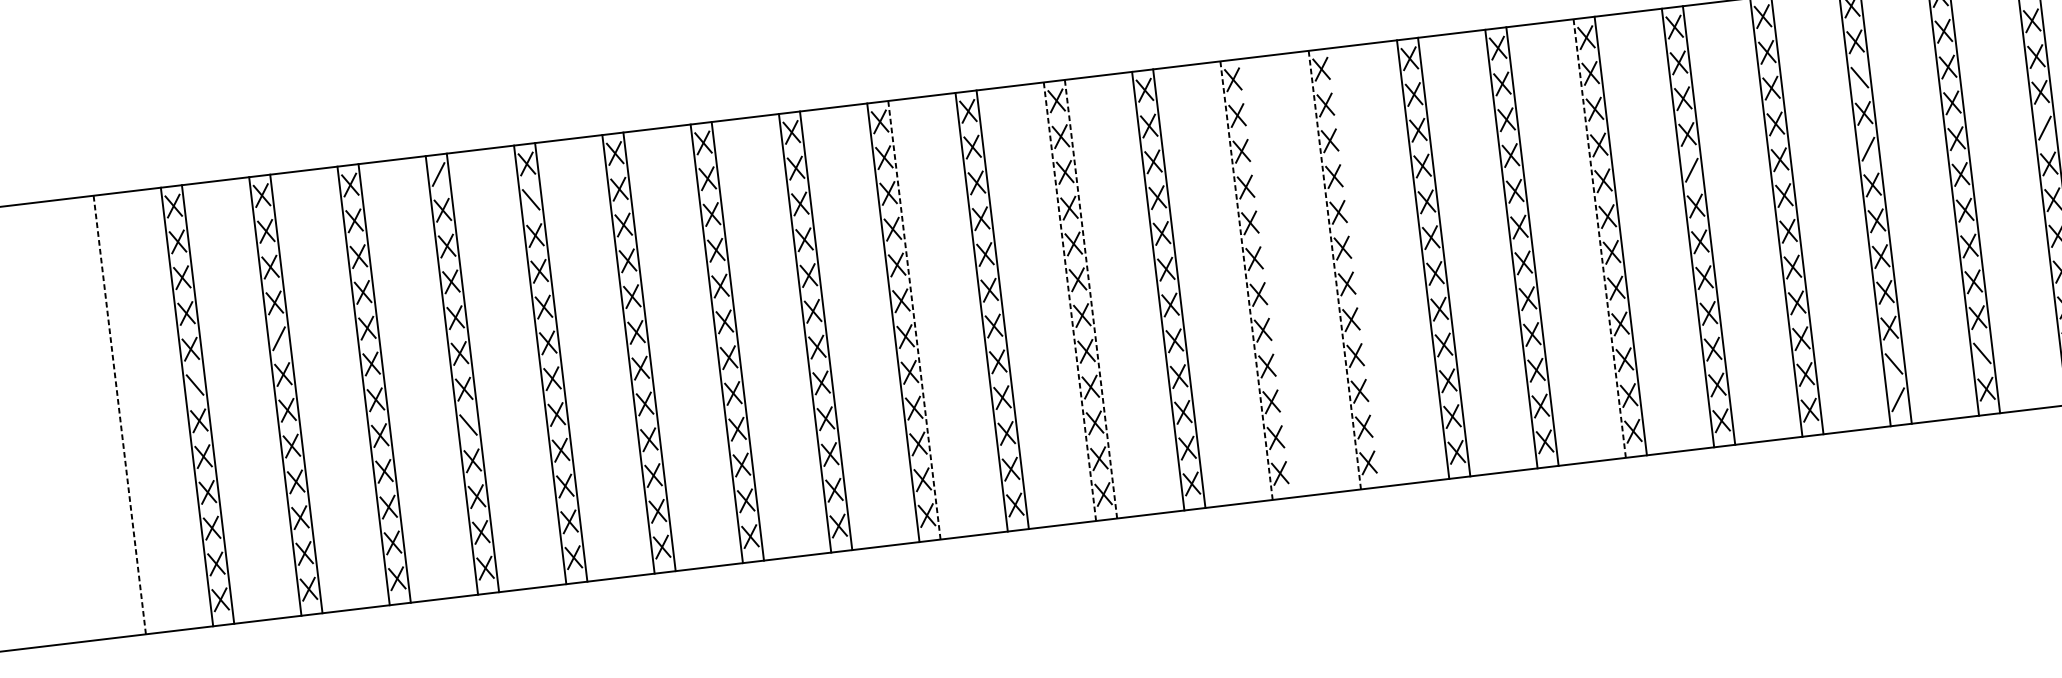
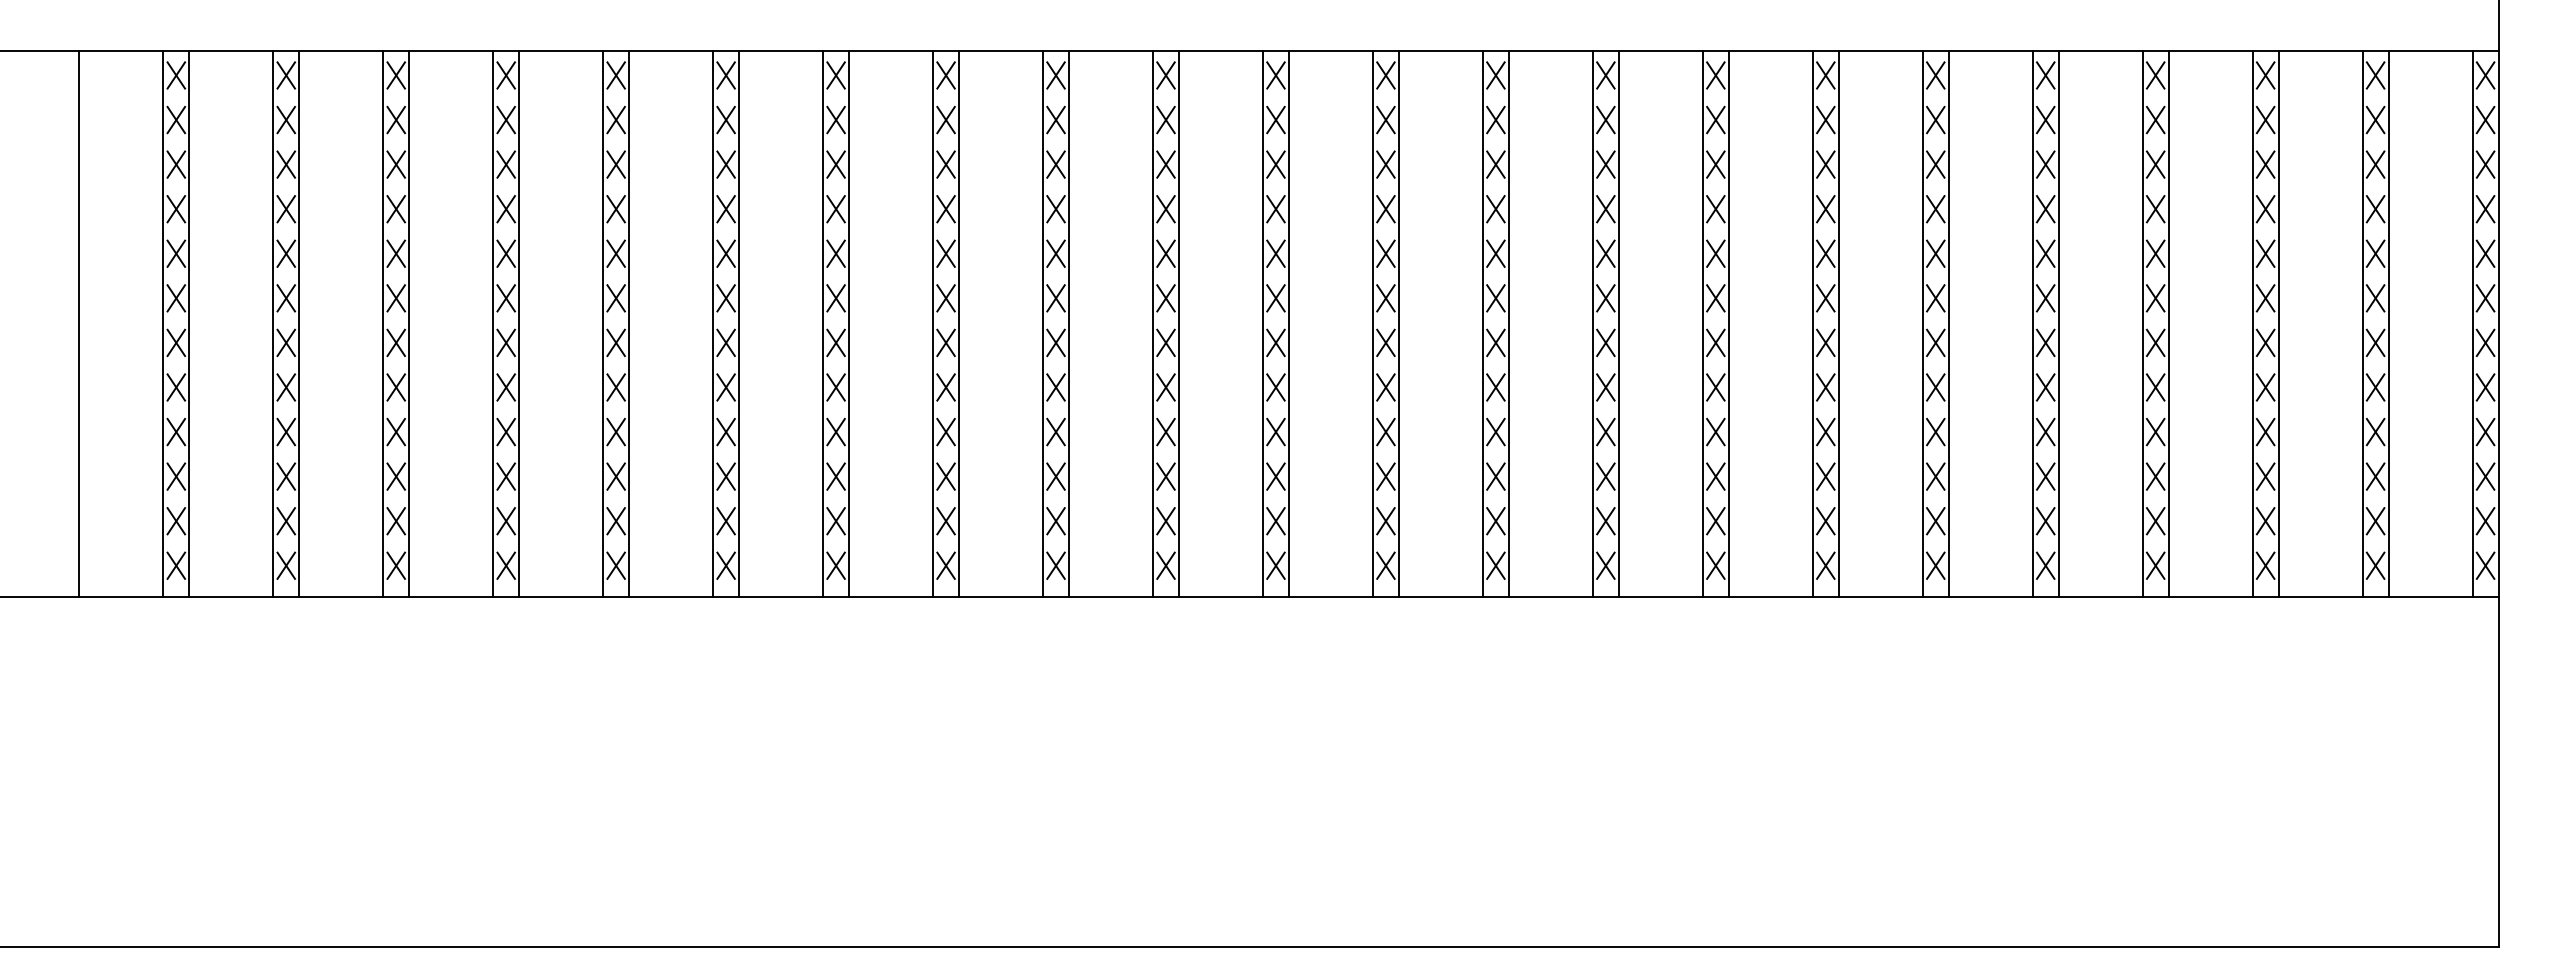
line: (1859, 77) -> (2265, 164), added
line: (2044, 127) -> (2485, 253), added
line: (1868, 149) -> (2265, 253), added
line: (1691, 170) -> (2045, 253), added
line: (438, 174) -> (505, 75), added
line: (530, 199) -> (615, 119), added
line: (1599, 238) -> (1922, 323), dashed -> solid
line: (1355, 267) -> (1618, 324), added
line: (1334, 269) -> (1592, 323), dashed -> solid
line: (1268, 278) -> (1509, 324), added
line: (1246, 280) -> (1482, 323), dashed -> solid
line: (1091, 298) -> (1289, 323), dashed -> solid
line: (1069, 301) -> (1262, 323), dashed -> solid
line: (914, 319) -> (1069, 323), dashed -> solid
line: (279, 338) -> (286, 253), added
line: (1982, 353) -> (2375, 521), added
line: (1893, 364) -> (2265, 521), added
line: (195, 385) -> (176, 298), added
line: (1898, 399) -> (2265, 565), added
line: (119, 414) -> (79, 323), dashed -> solid
line: (467, 425) -> (505, 387), added

